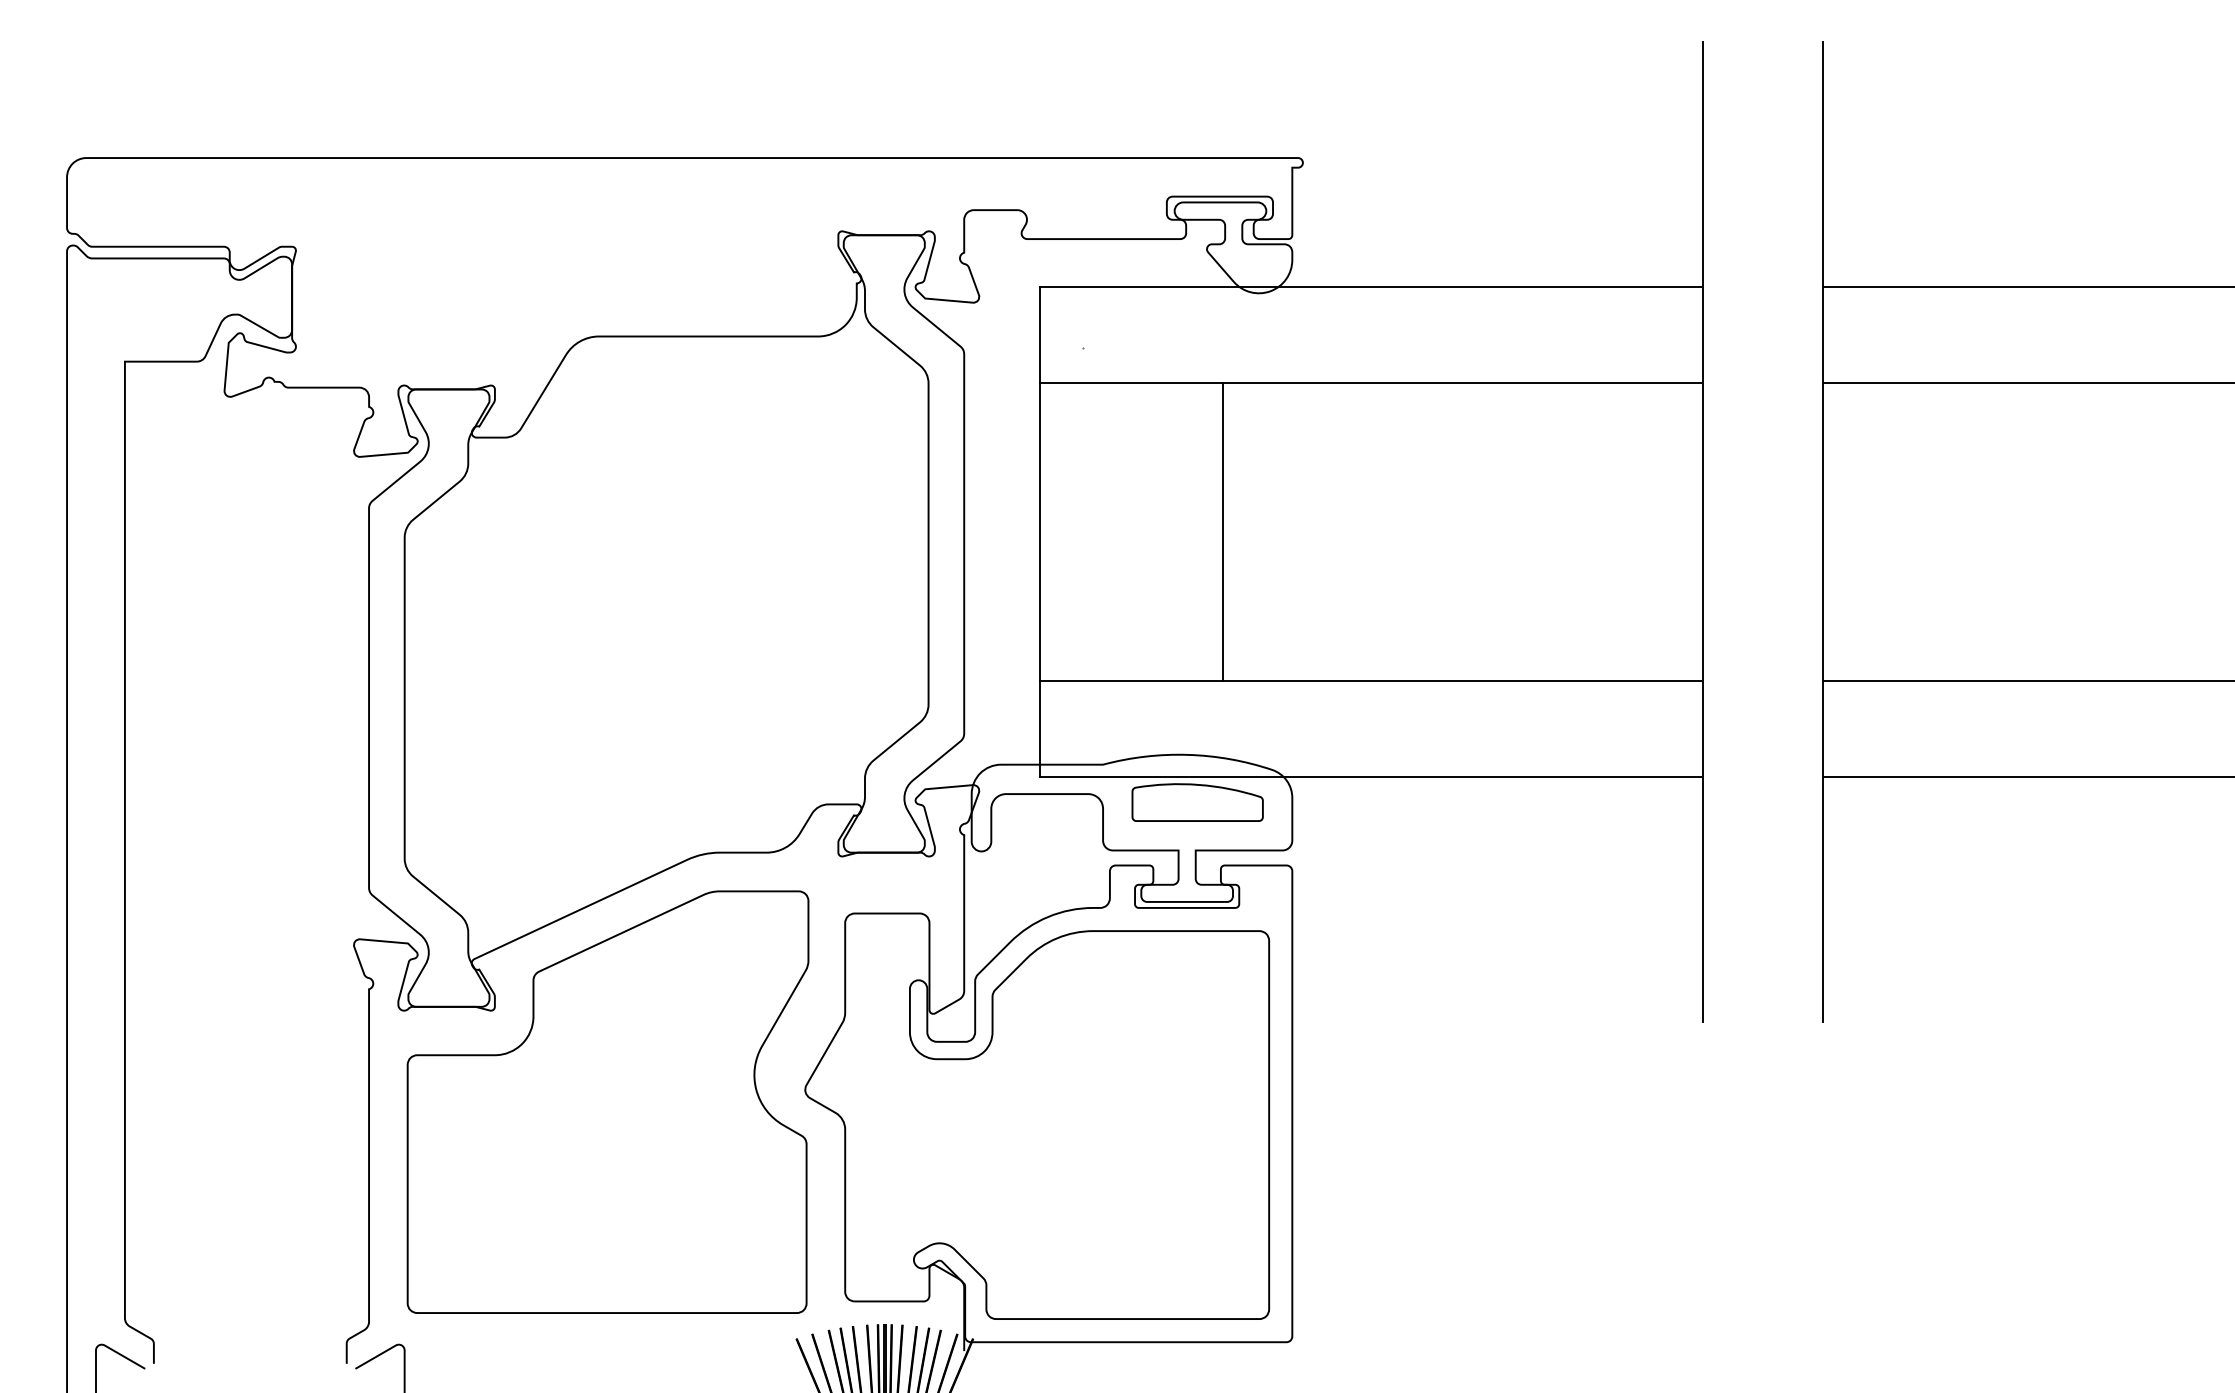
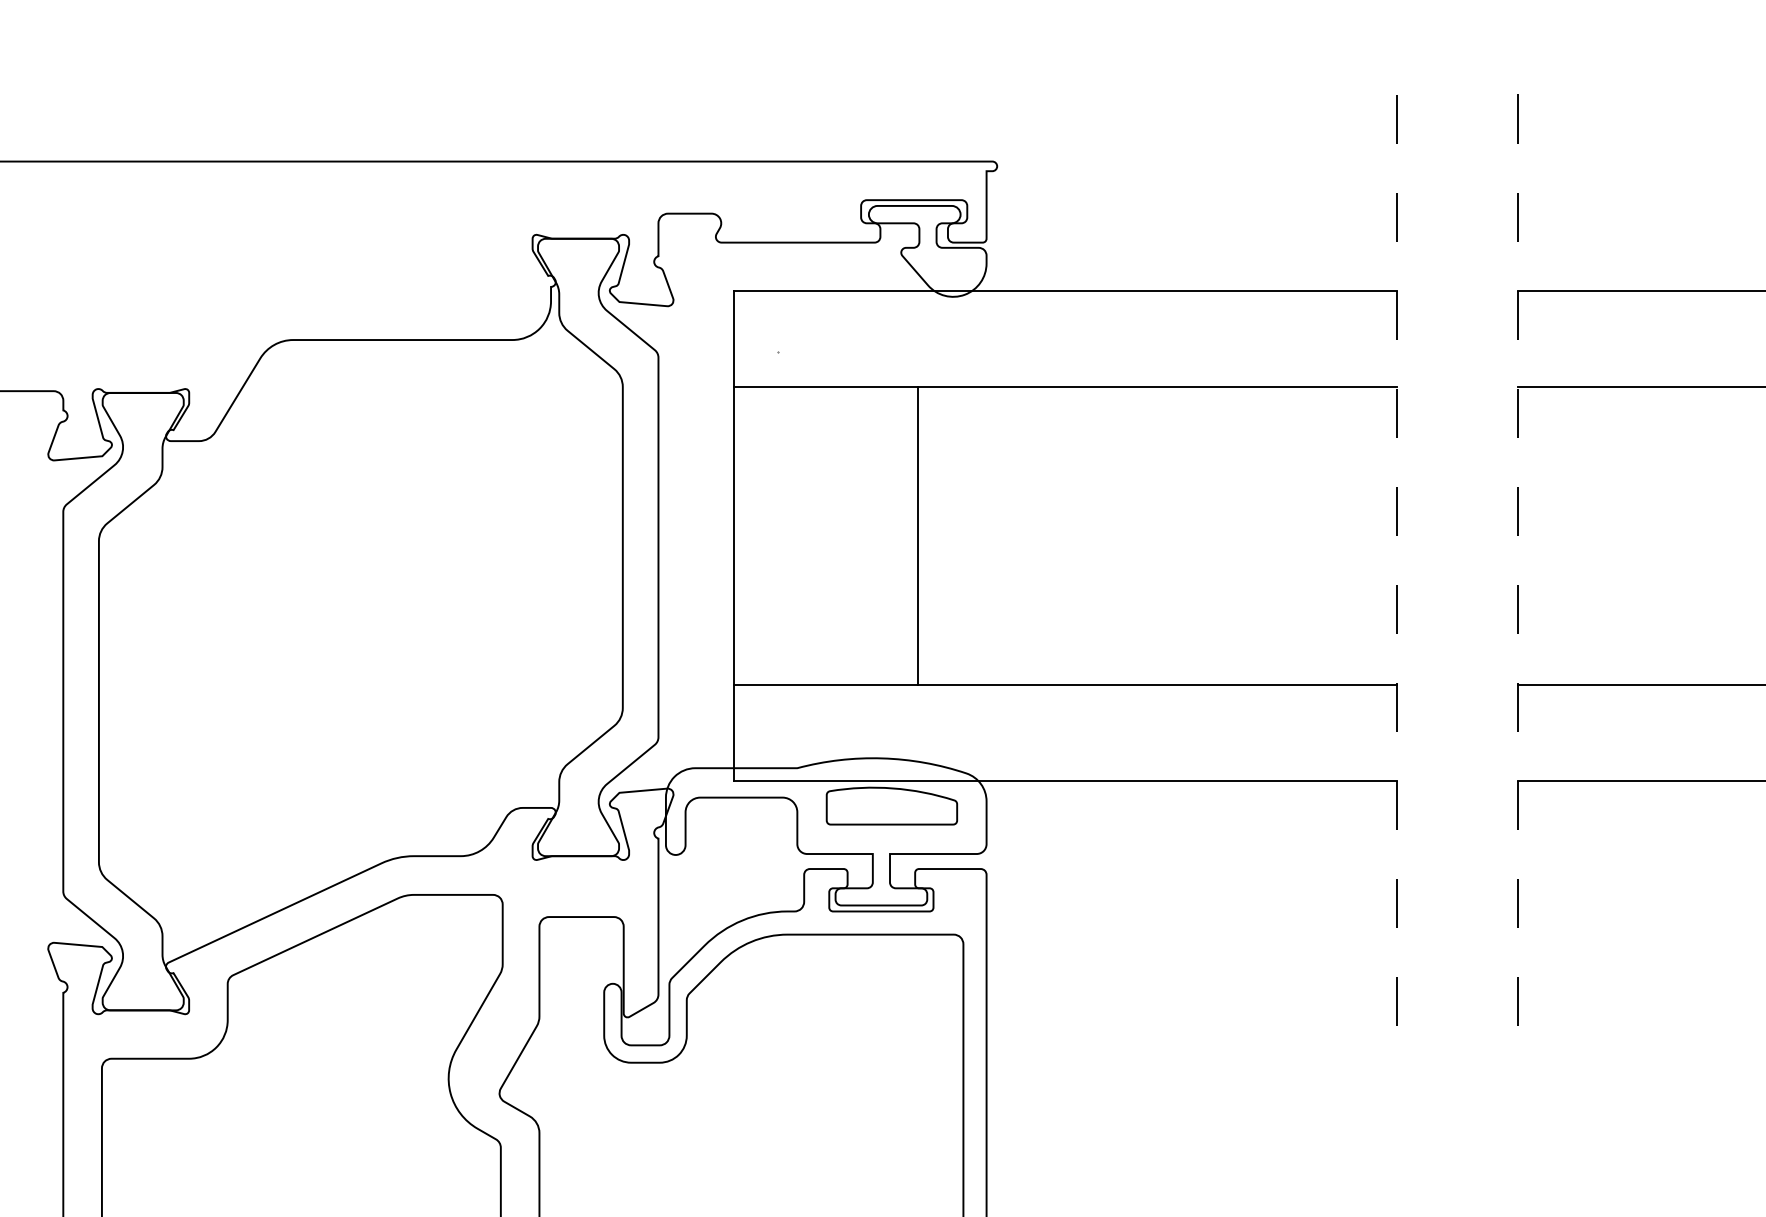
line: (1702, 531) -> (1396, 535), solid -> dashed
line: (1823, 531) -> (1517, 535), solid -> dashed

